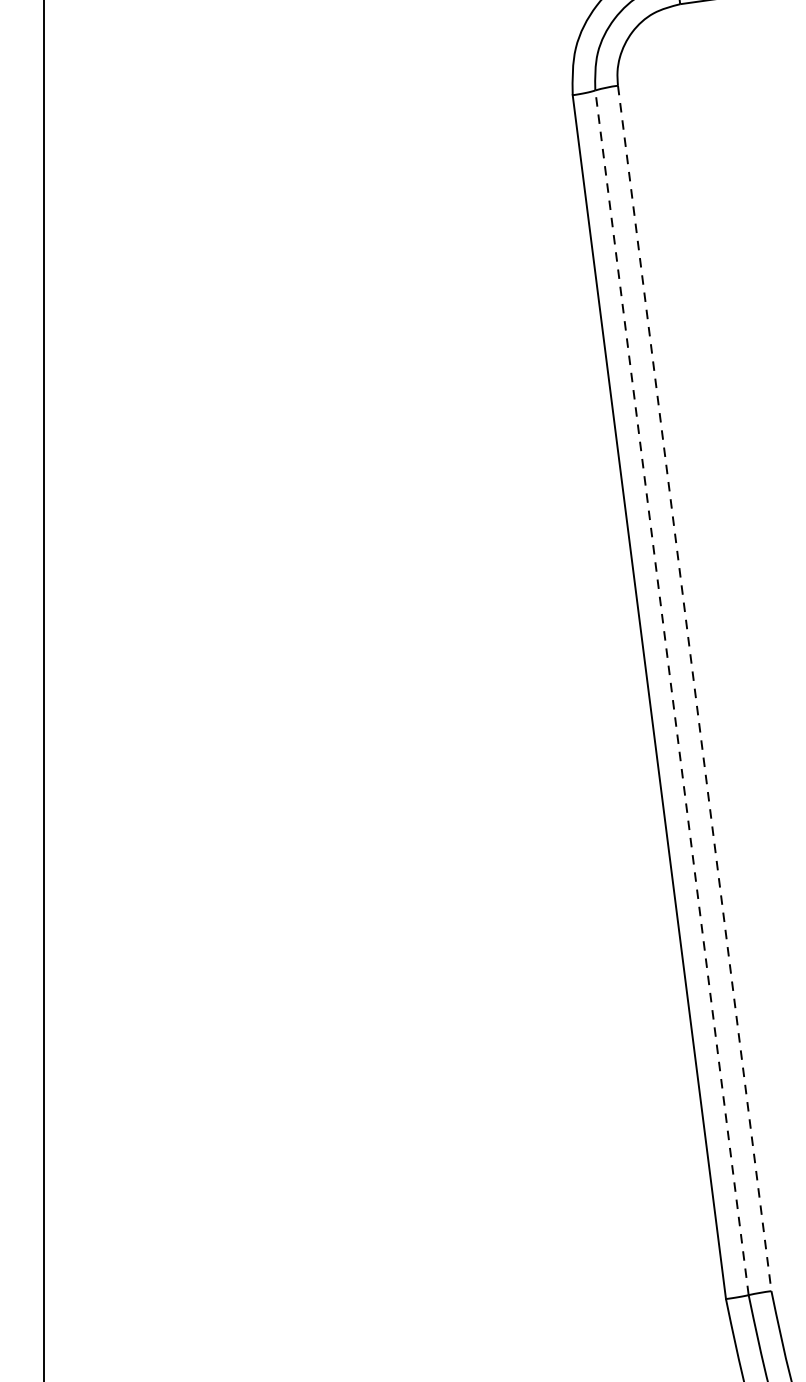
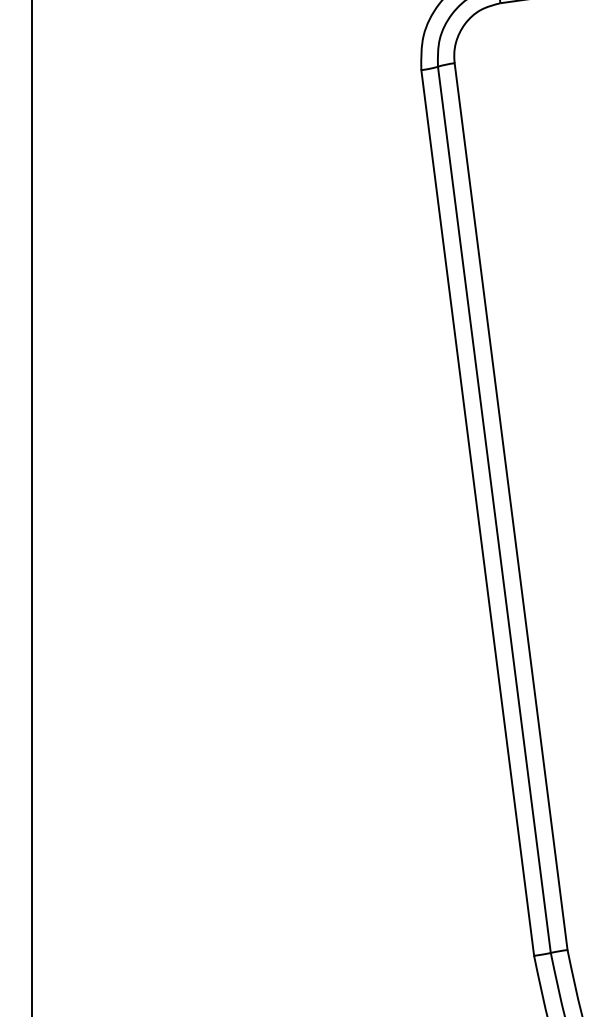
line: (695, 688) -> (511, 506), dashed -> solid
line: (672, 692) -> (494, 509), dashed -> solid

